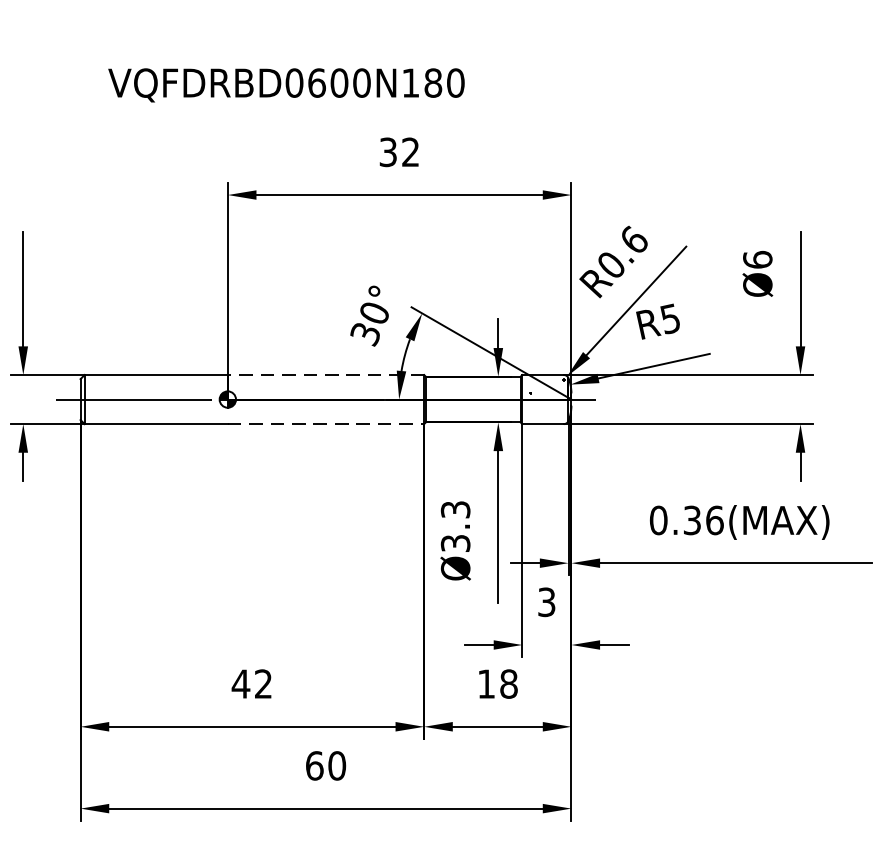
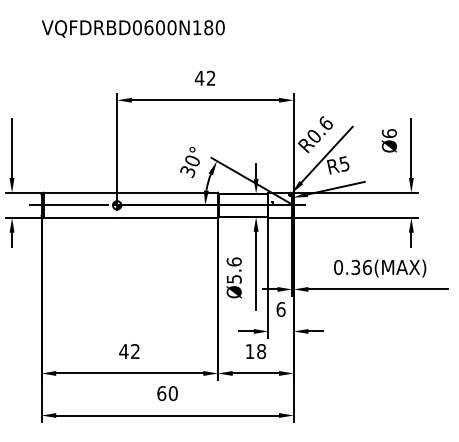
text: (284, 84) -> (132, 28), moved
text: (388, 150) -> (199, 77), 32 -> 42
line: (325, 374) -> (167, 192), dashed -> solid
line: (327, 423) -> (168, 217), dashed -> solid
text: (454, 526) -> (233, 270), Ø3.3 -> Ø5.6
text: (545, 602) -> (280, 309), 3 -> 6

